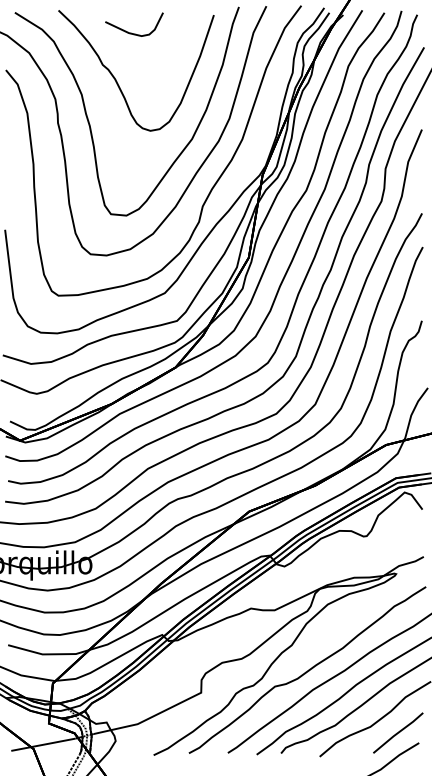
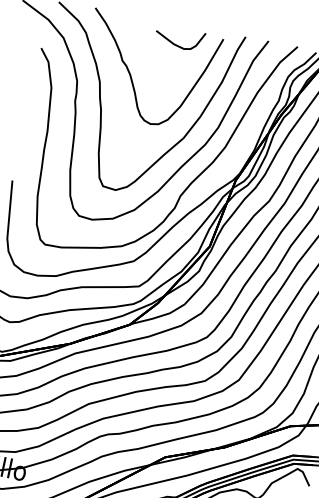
part: (131, 32) -> (176, 44), moved

